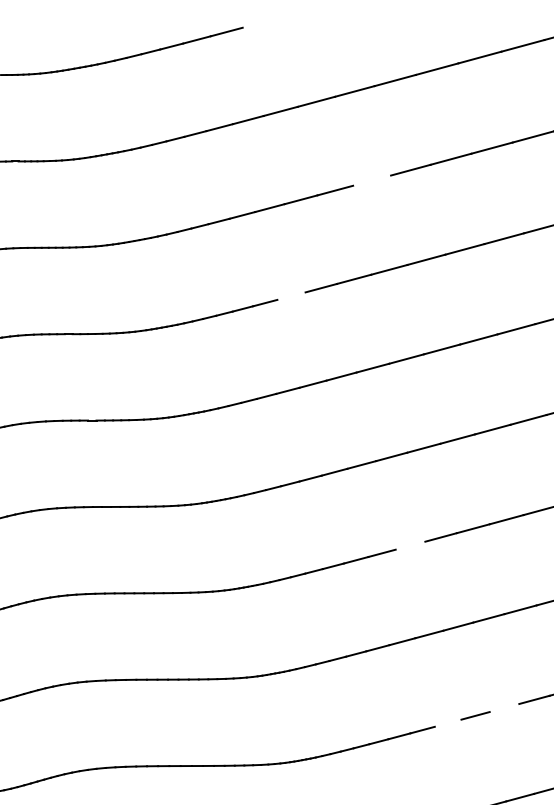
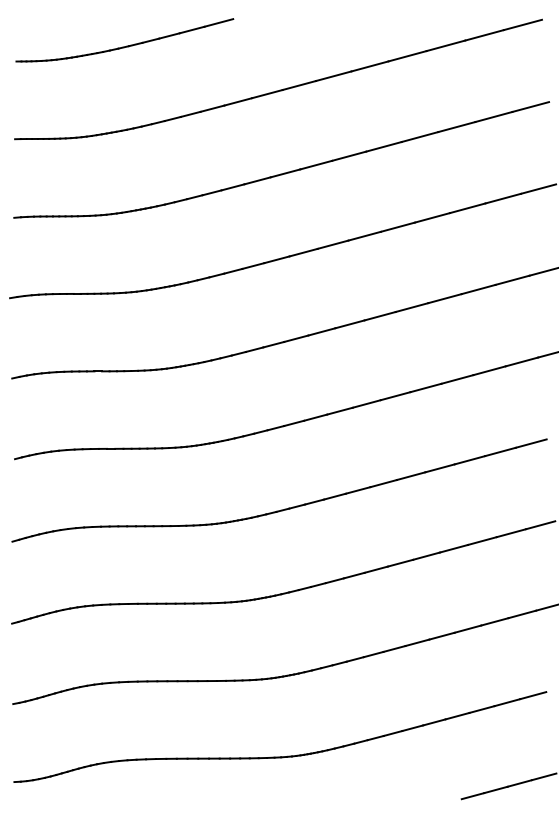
line: (372, 179) -> (349, 155), added
line: (291, 295) -> (276, 259), added
line: (410, 545) -> (383, 483), added
line: (504, 707) -> (467, 628), added
line: (448, 722) -> (417, 642), added

